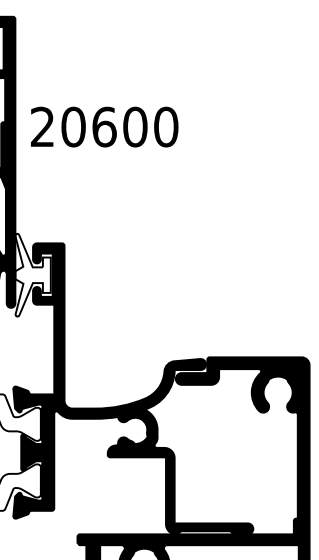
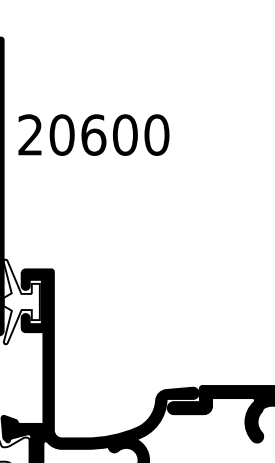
text: (104, 126) -> (93, 134), moved

